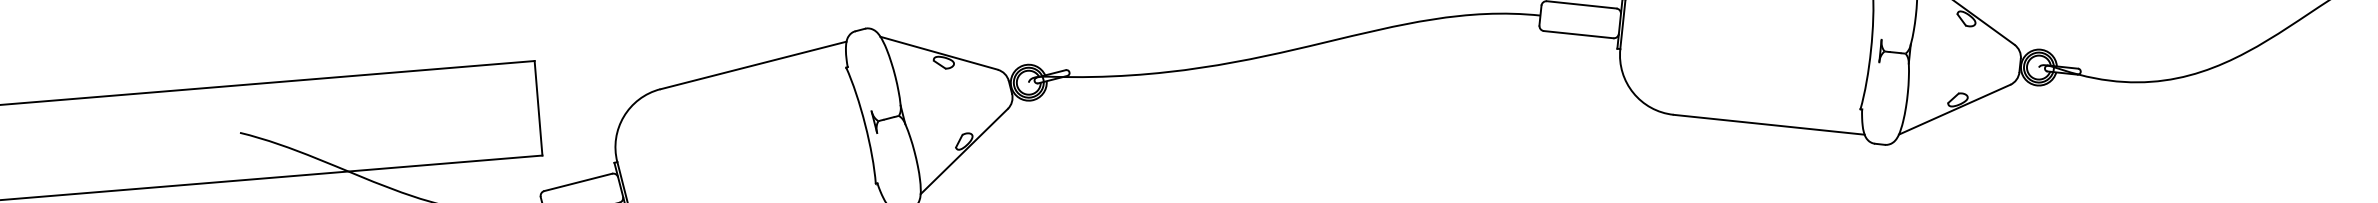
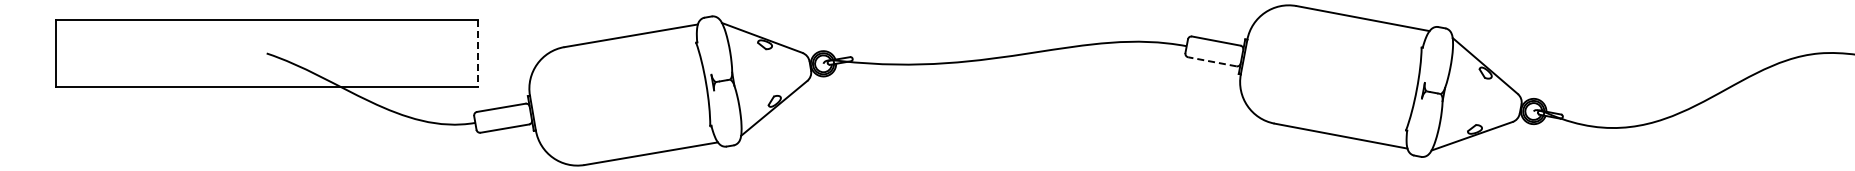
line: (1578, 34) -> (1212, 61), solid -> dashed
line: (538, 108) -> (477, 53), solid -> dashed

